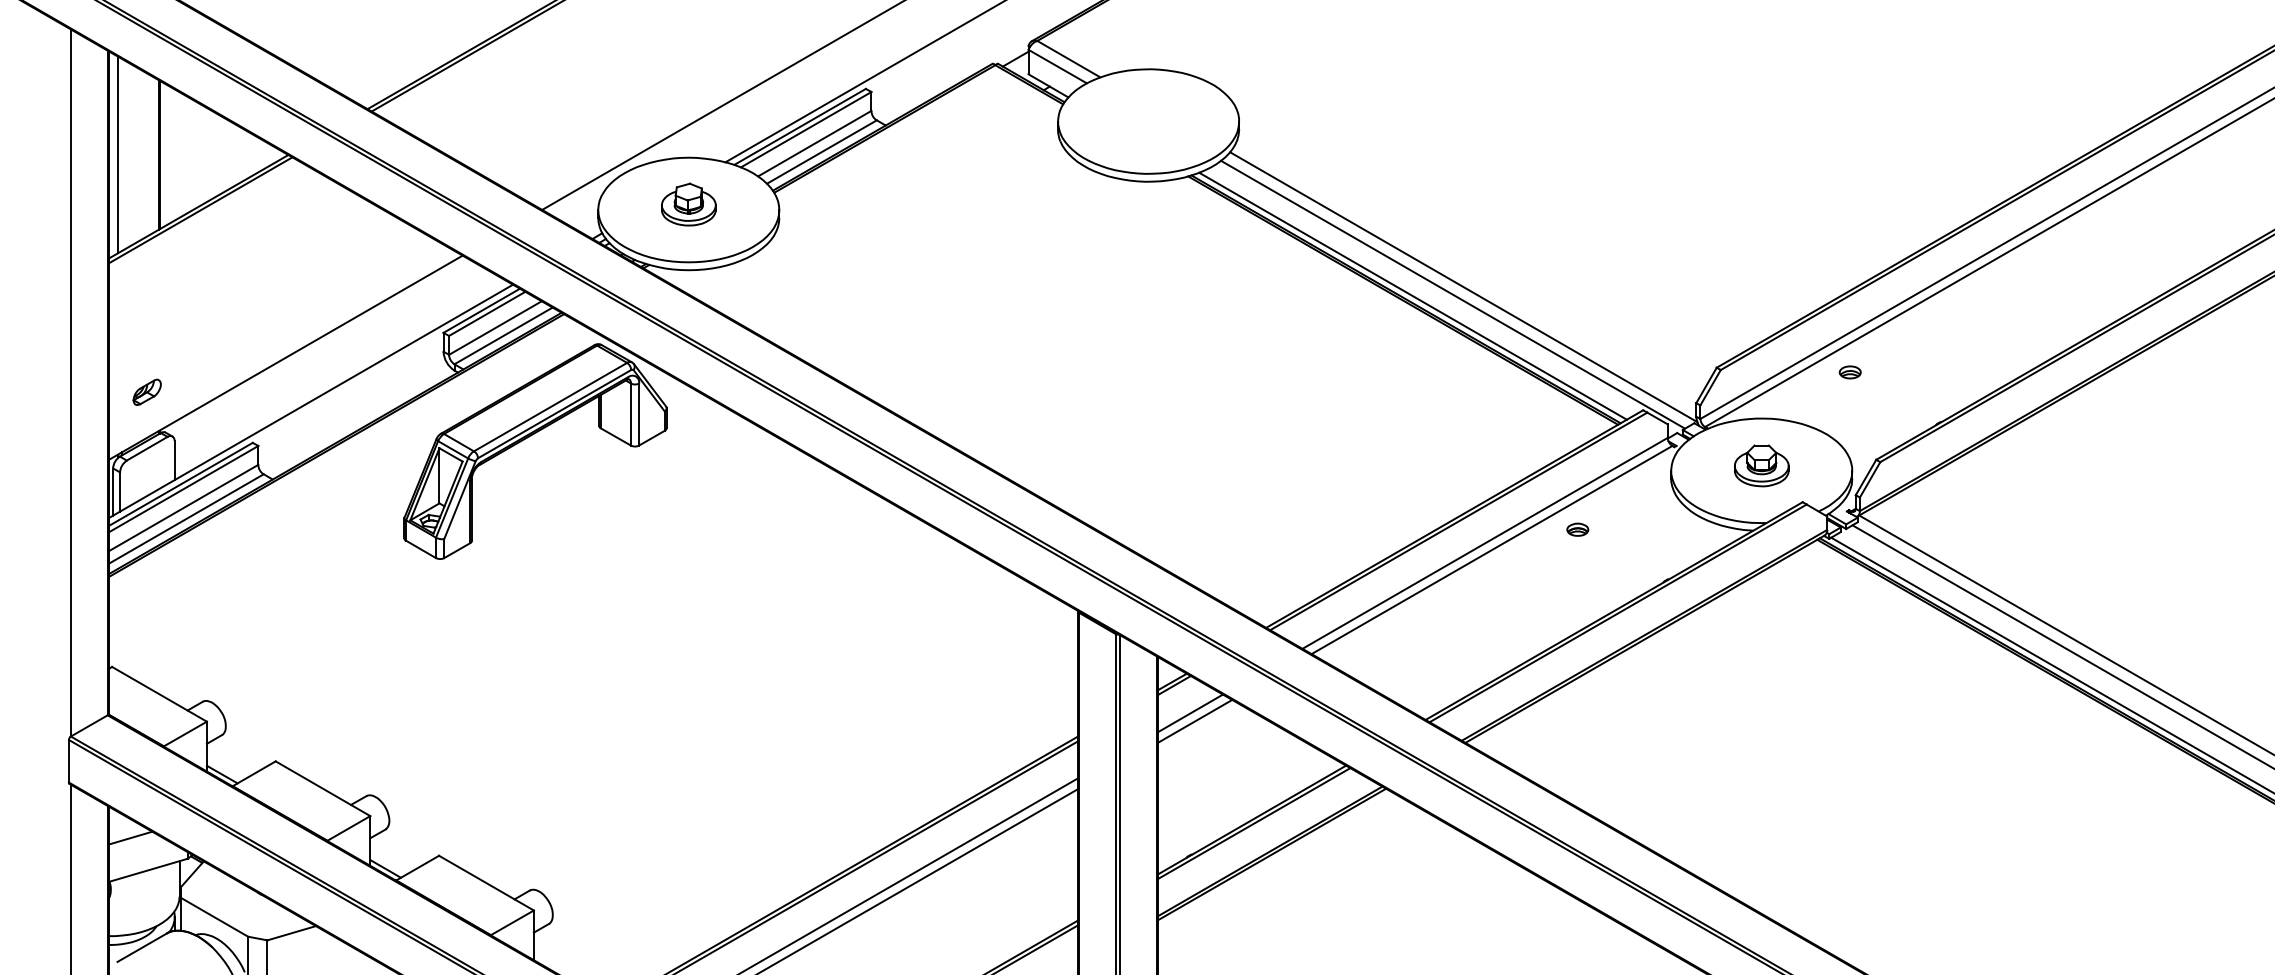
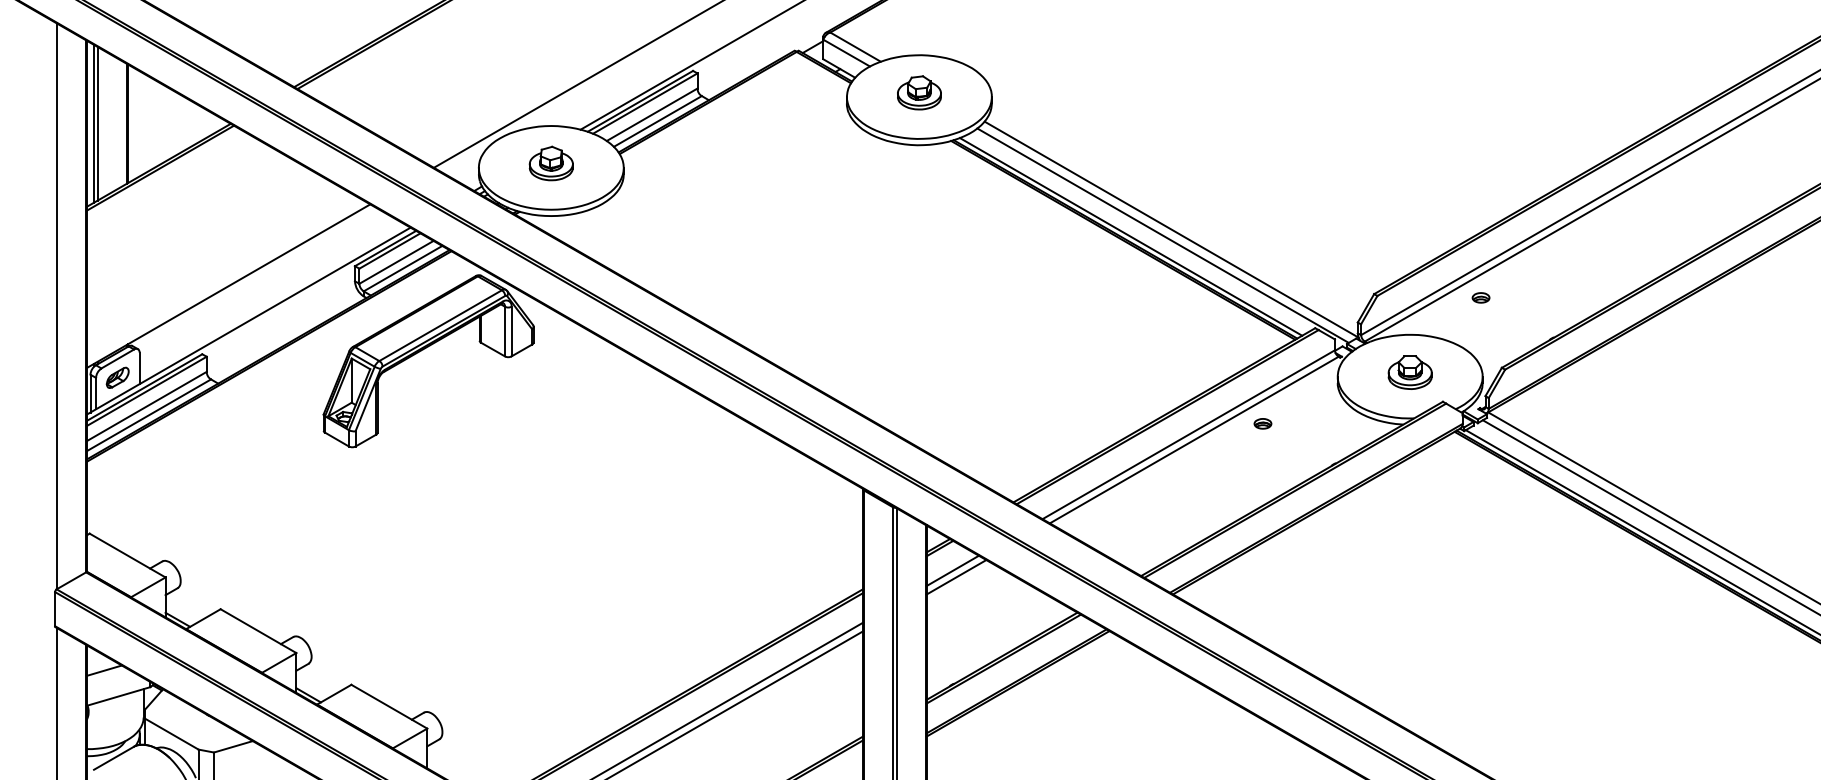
part: (1148, 115) -> (919, 92), added
line: (122, 154) -> (97, 123), added
part: (146, 391) -> (117, 377), moved

